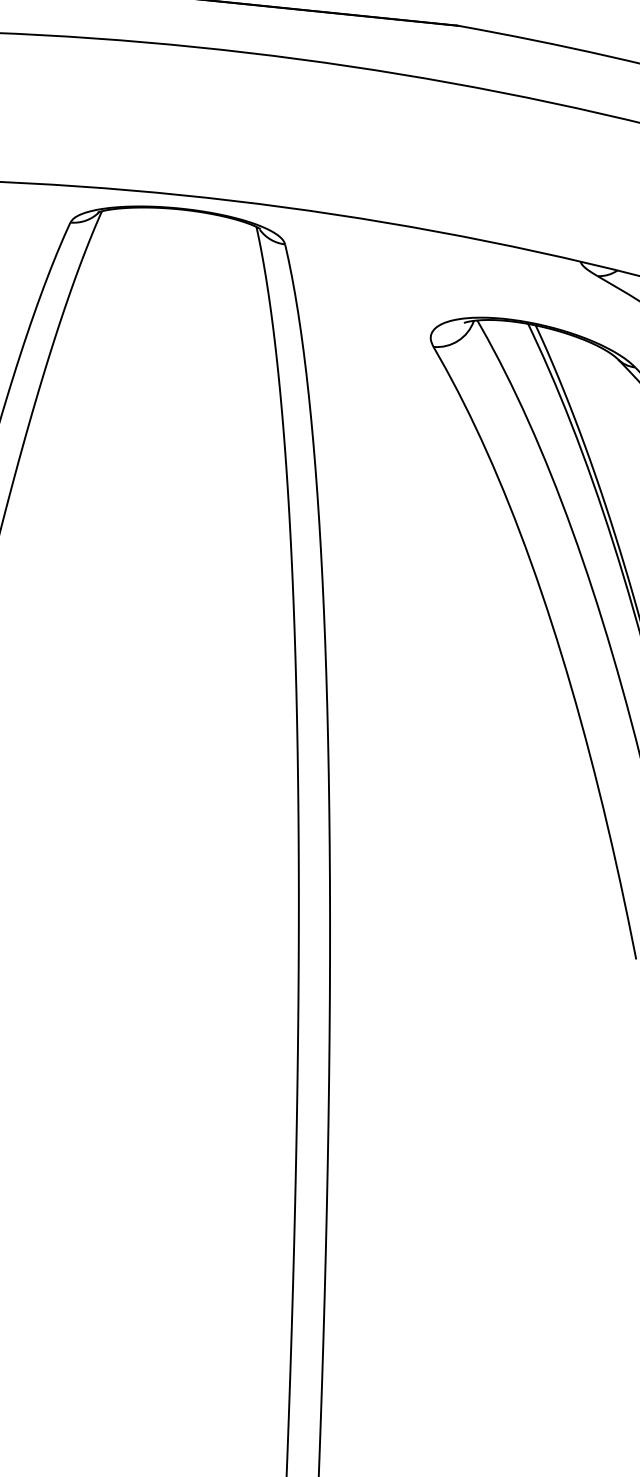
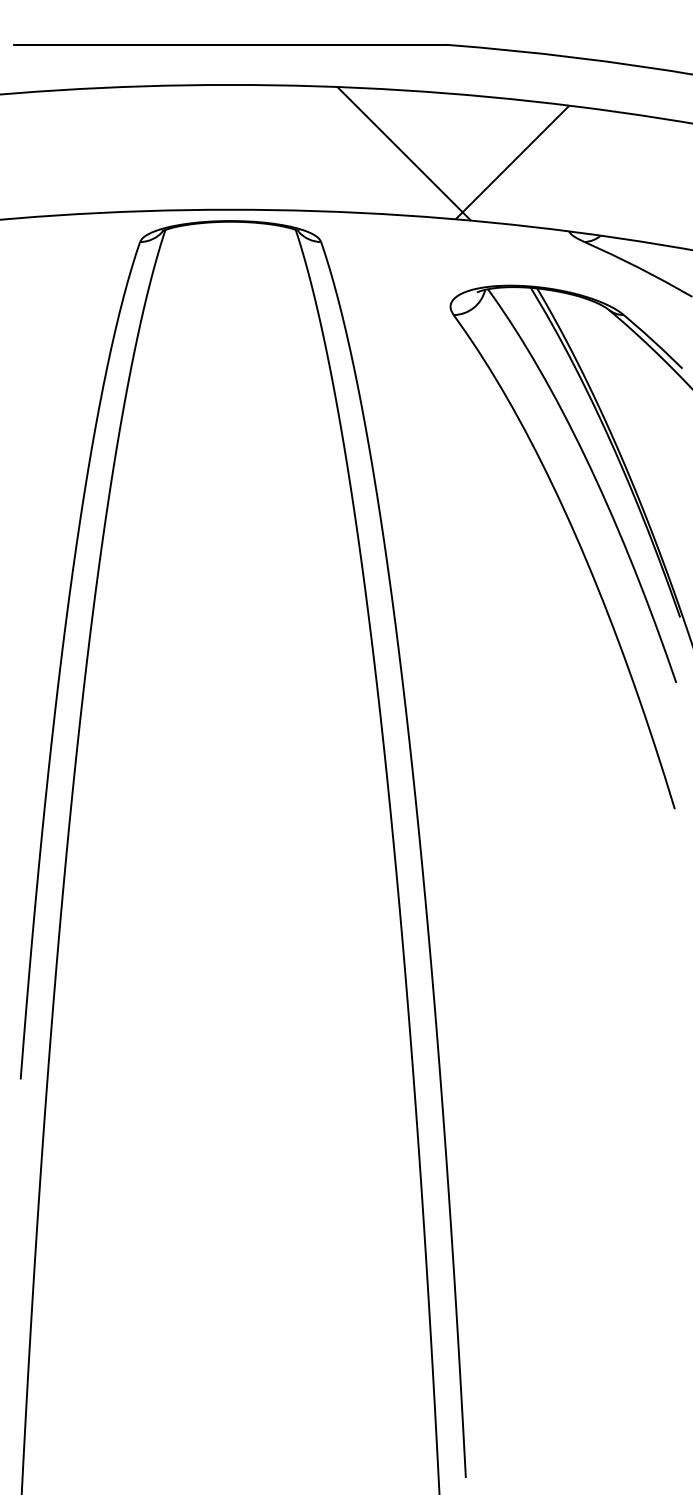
hatch: (452, 155) -> (453, 153), added

